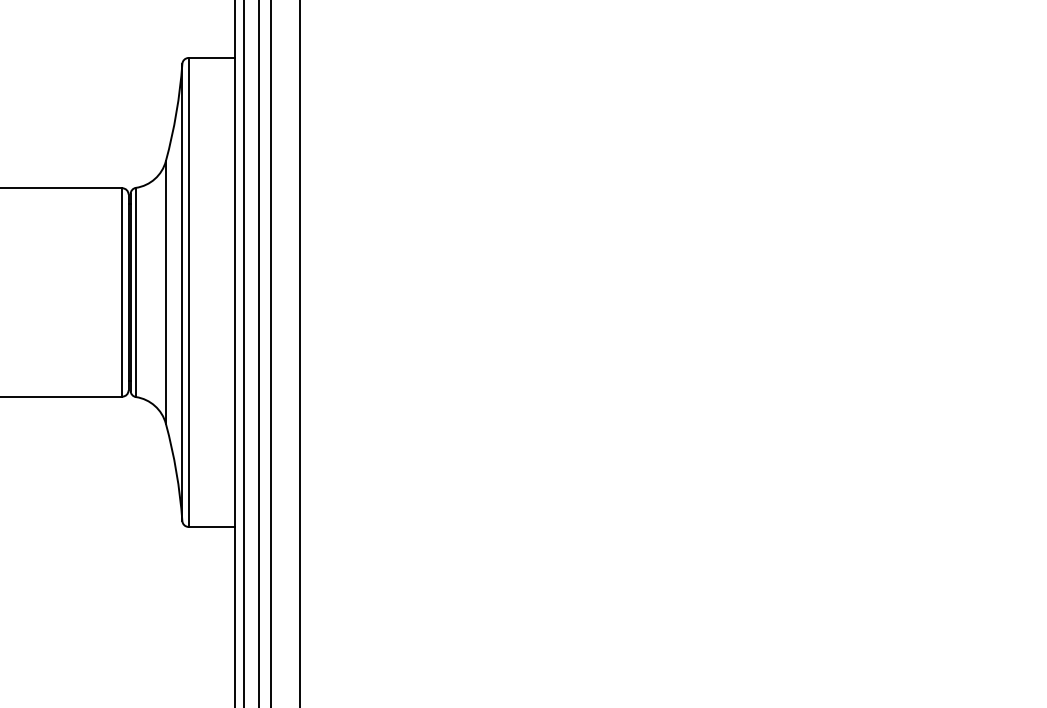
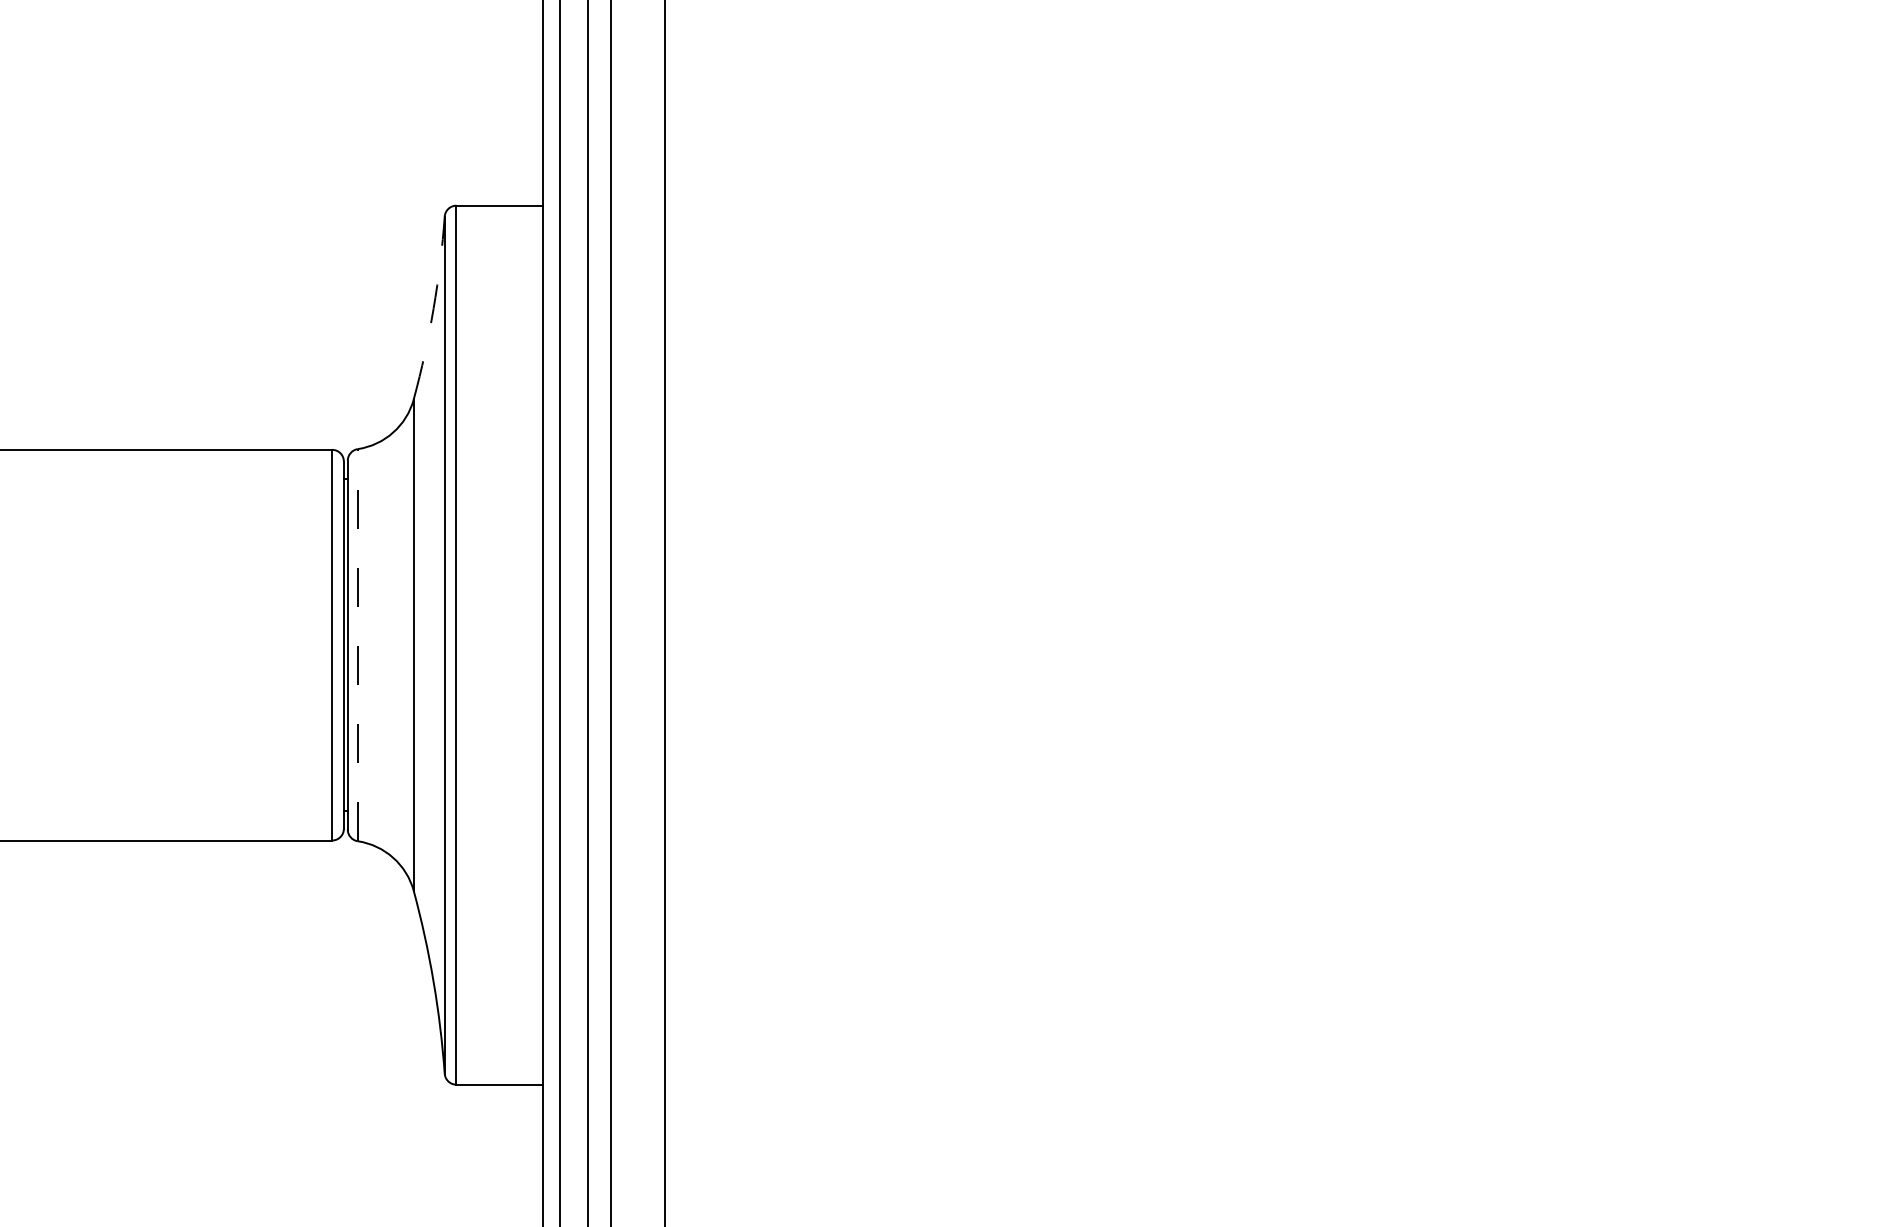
arc: (176, 112) -> (433, 307), solid -> dashed
line: (135, 292) -> (356, 645), solid -> dashed

